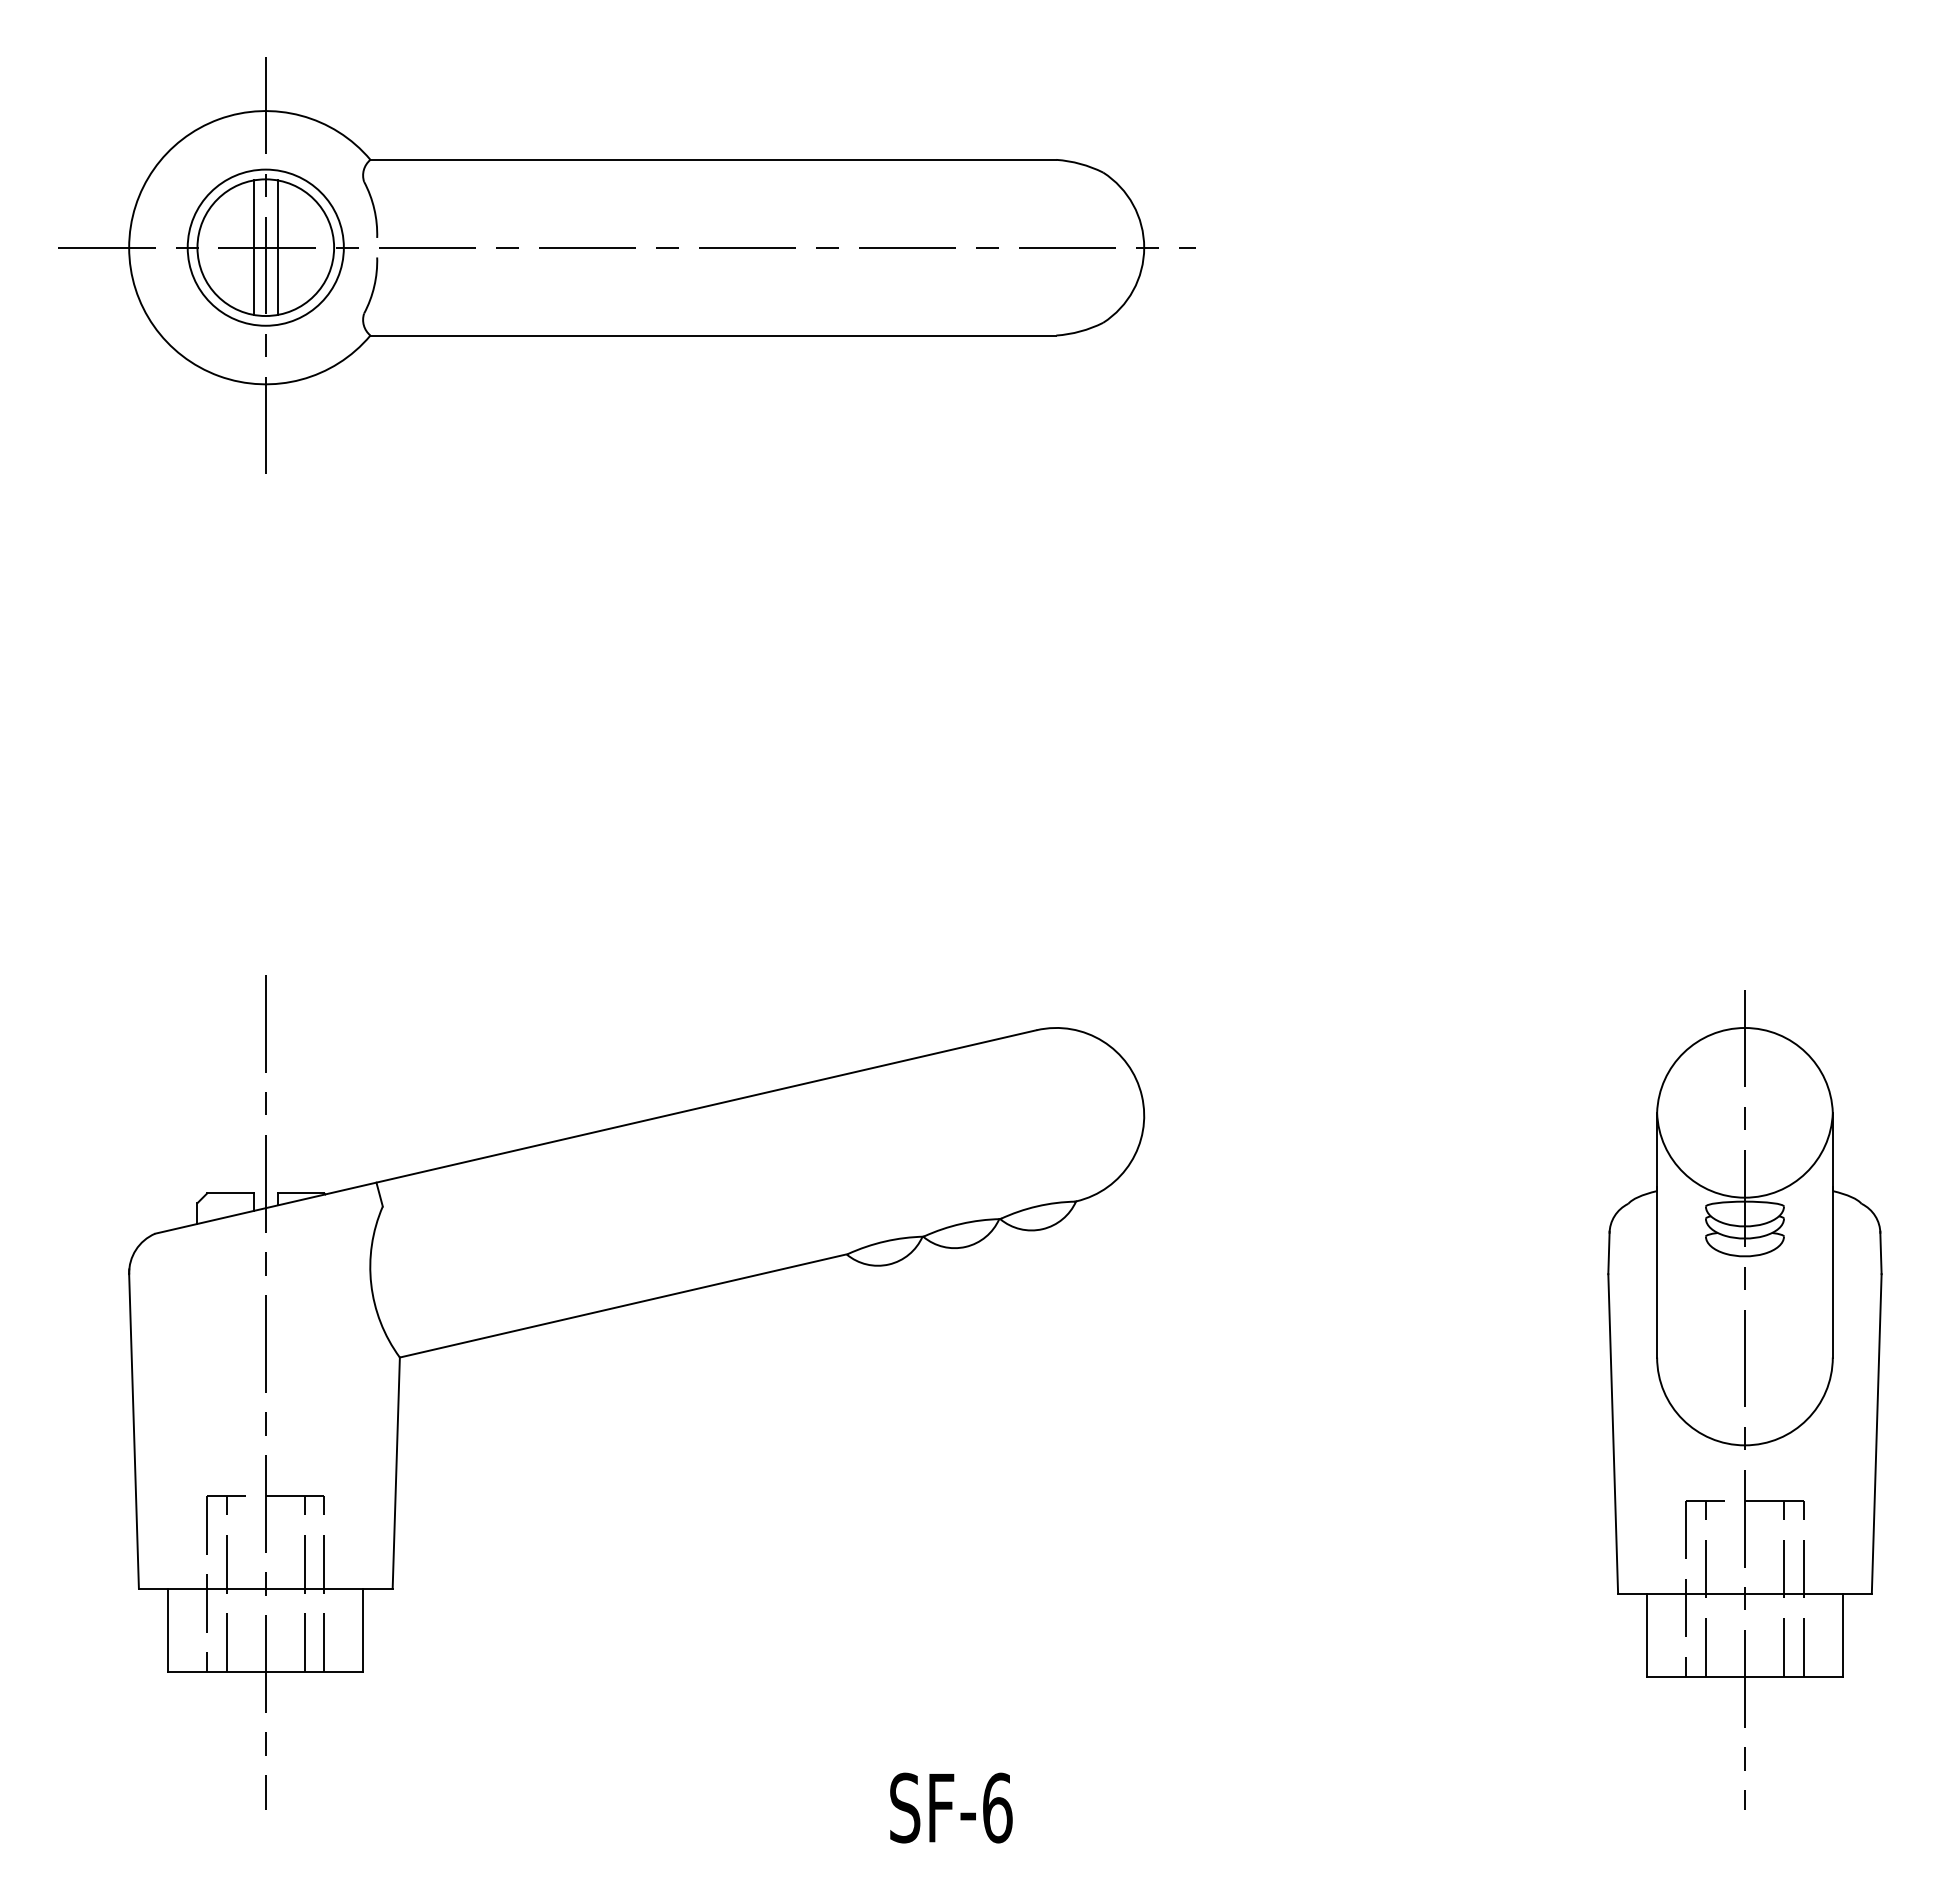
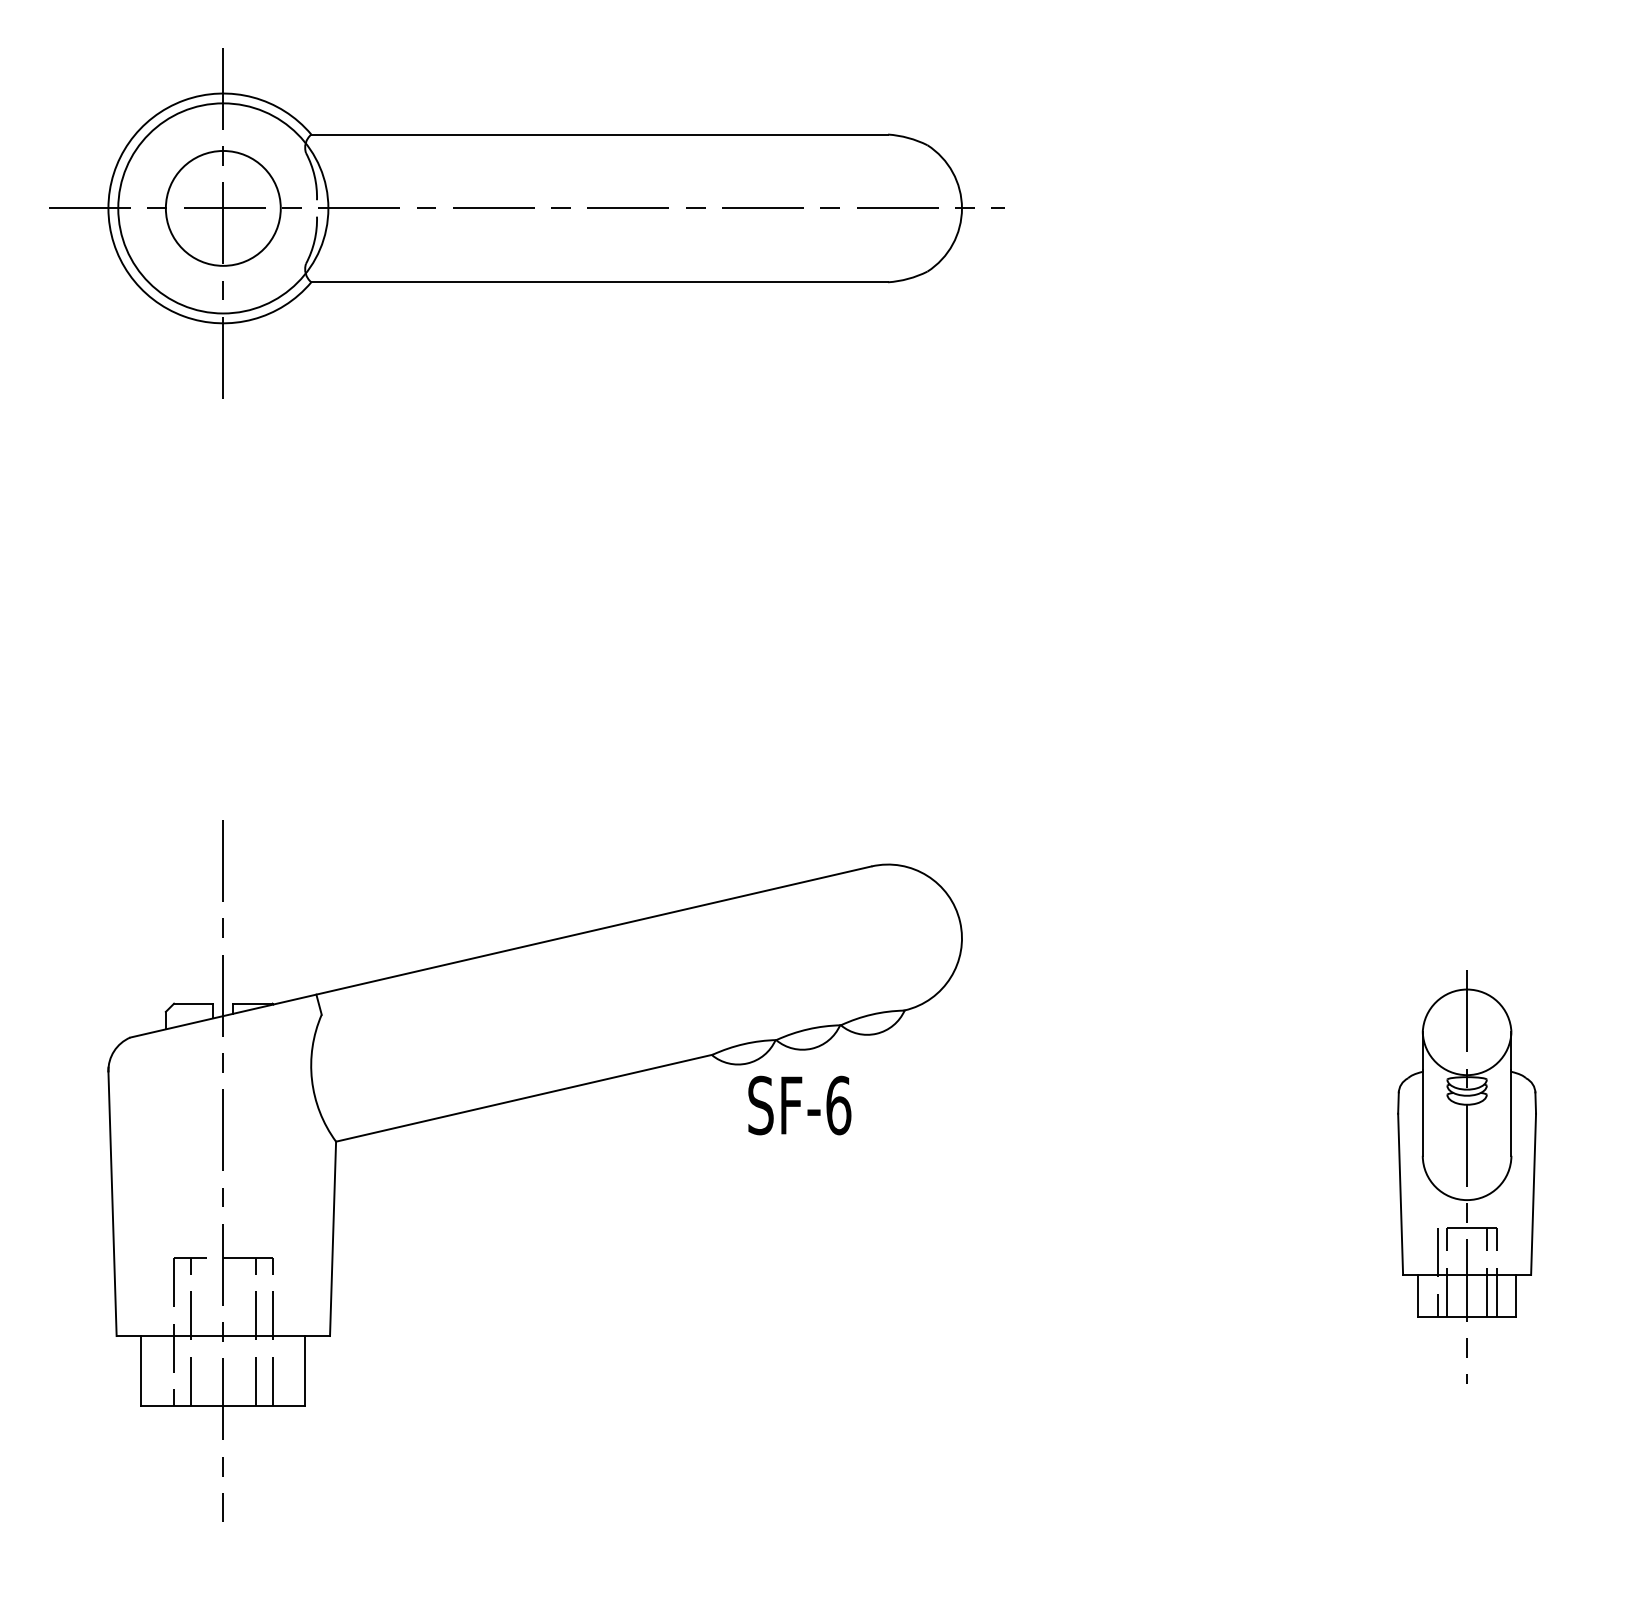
line: (254, 247) -> (213, 208), removed
circle: (264, 247) -> (222, 208), size x1.6
line: (277, 247) -> (233, 208), removed
part: (1744, 1398) -> (1466, 1176), size x0.6
text: (950, 1808) -> (799, 1105), moved

